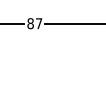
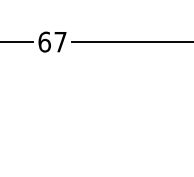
text: (30, 23) -> (44, 41), 87 -> 67

